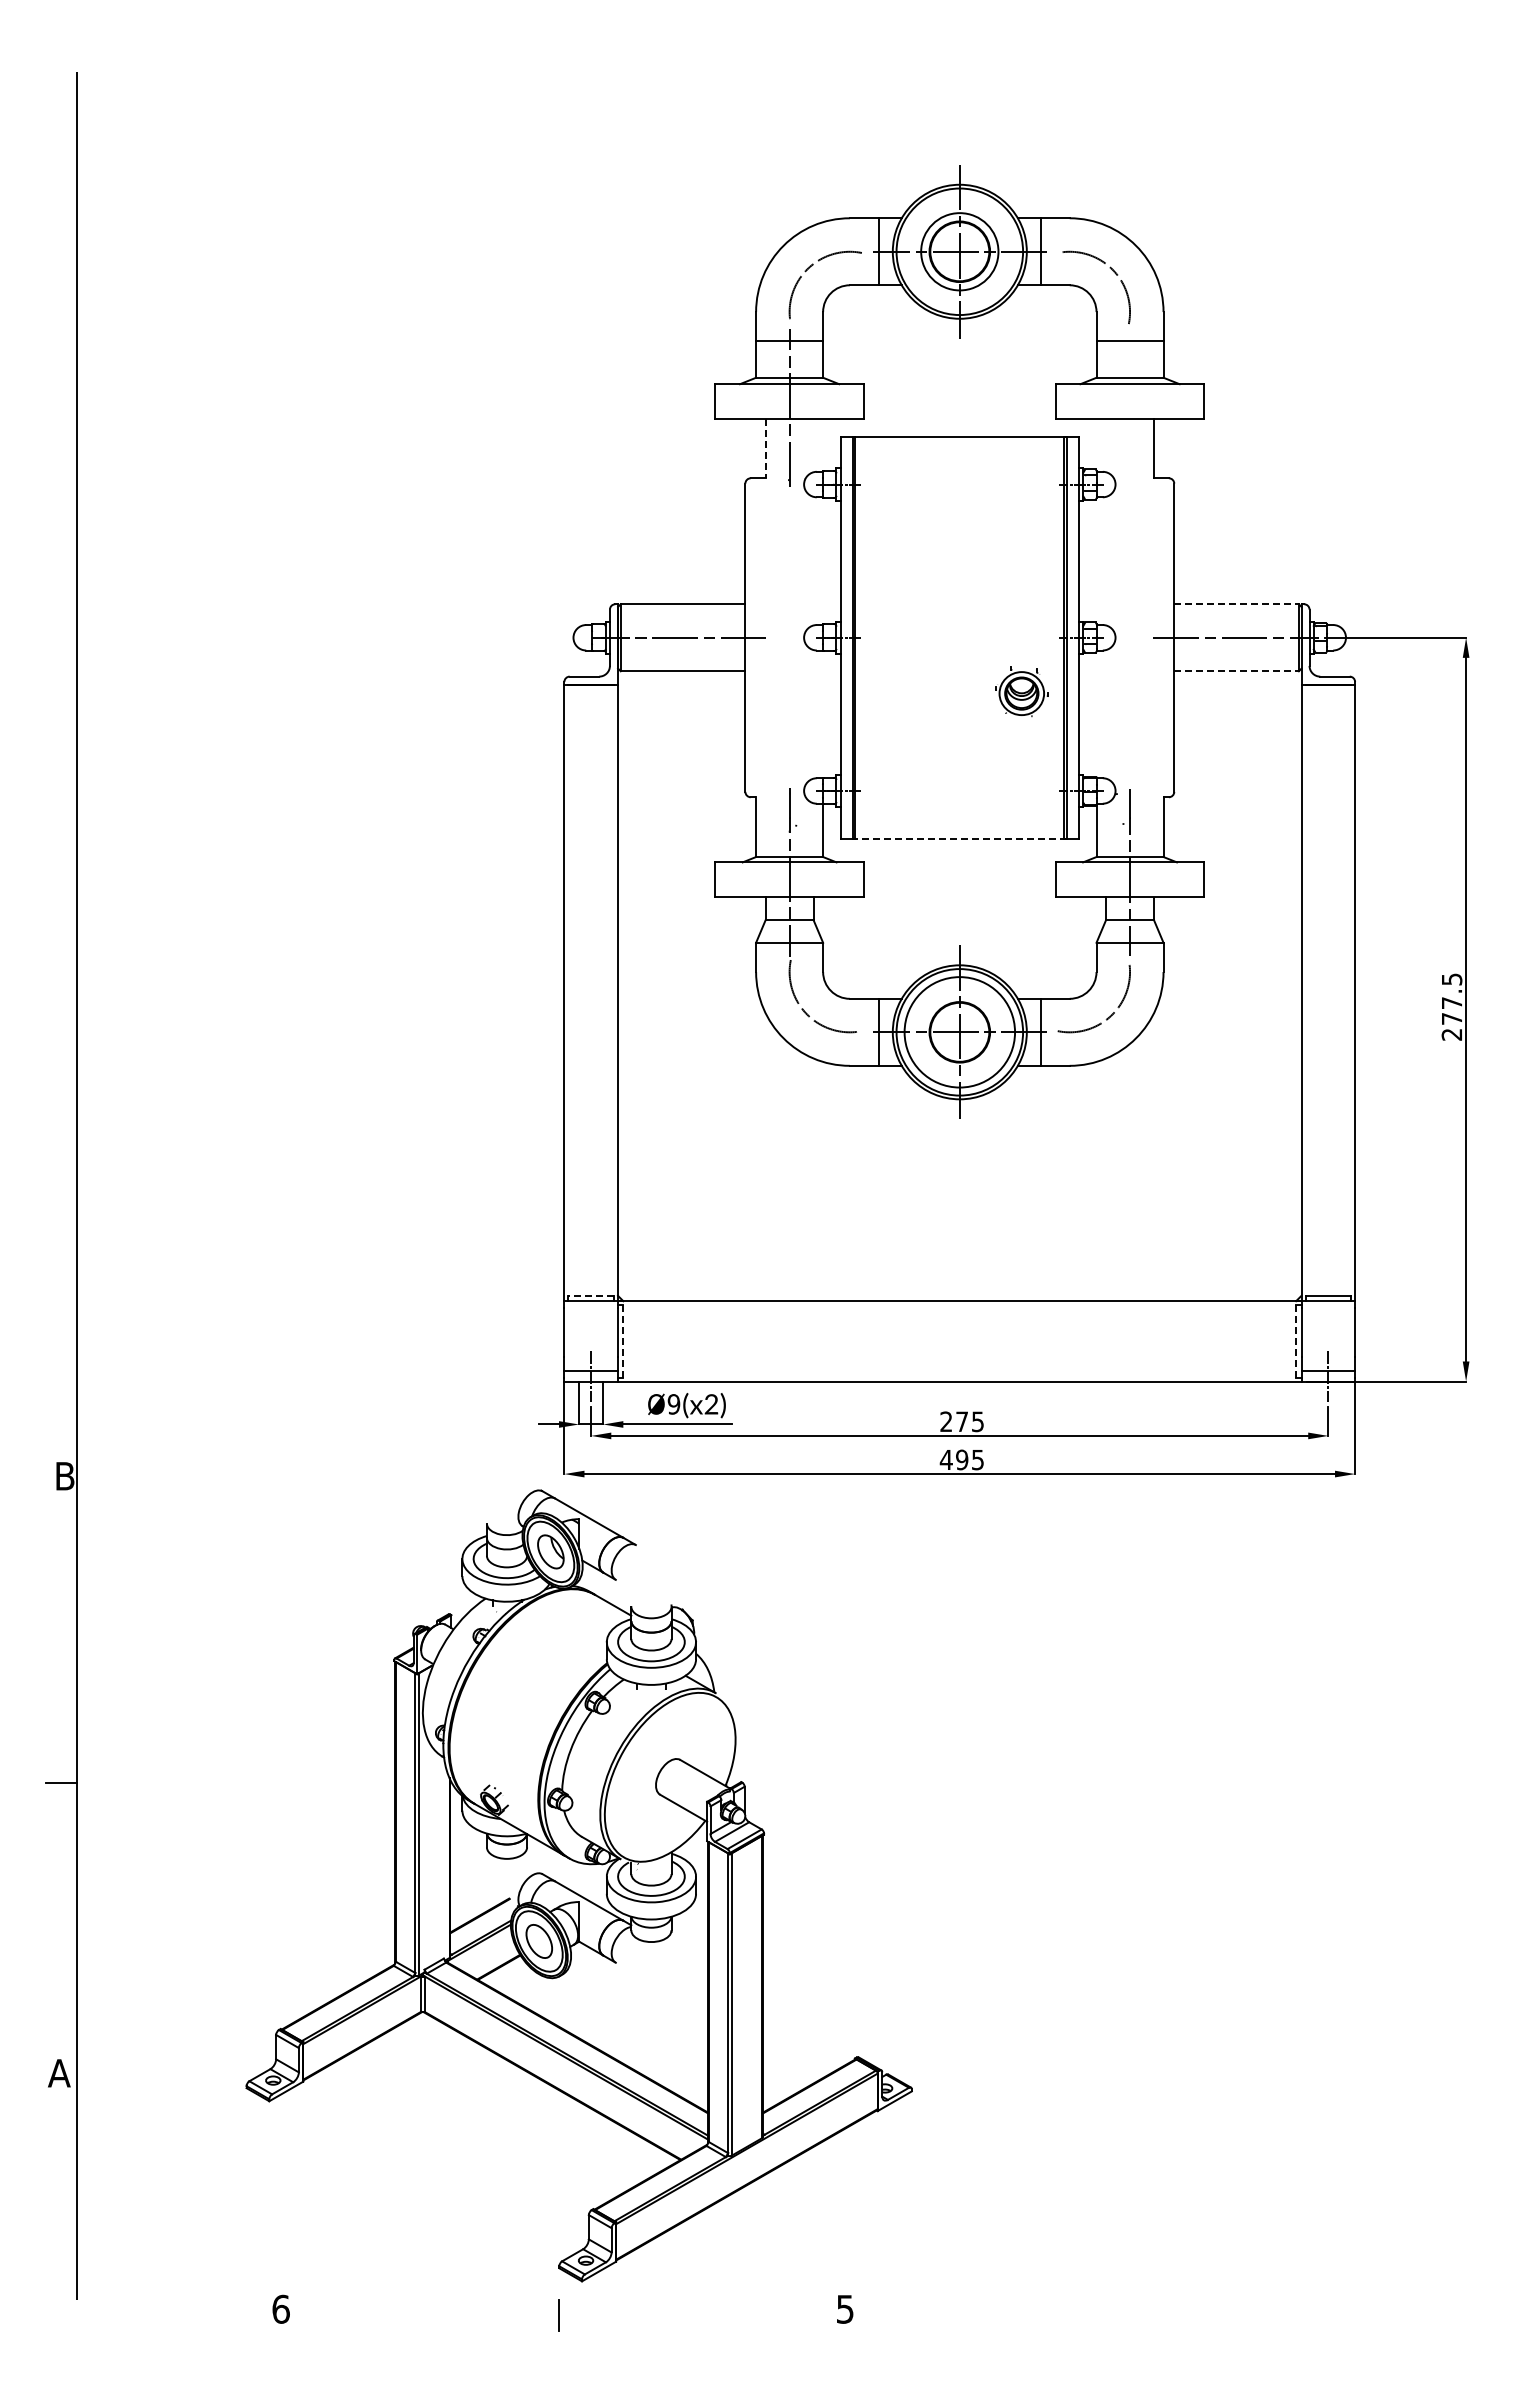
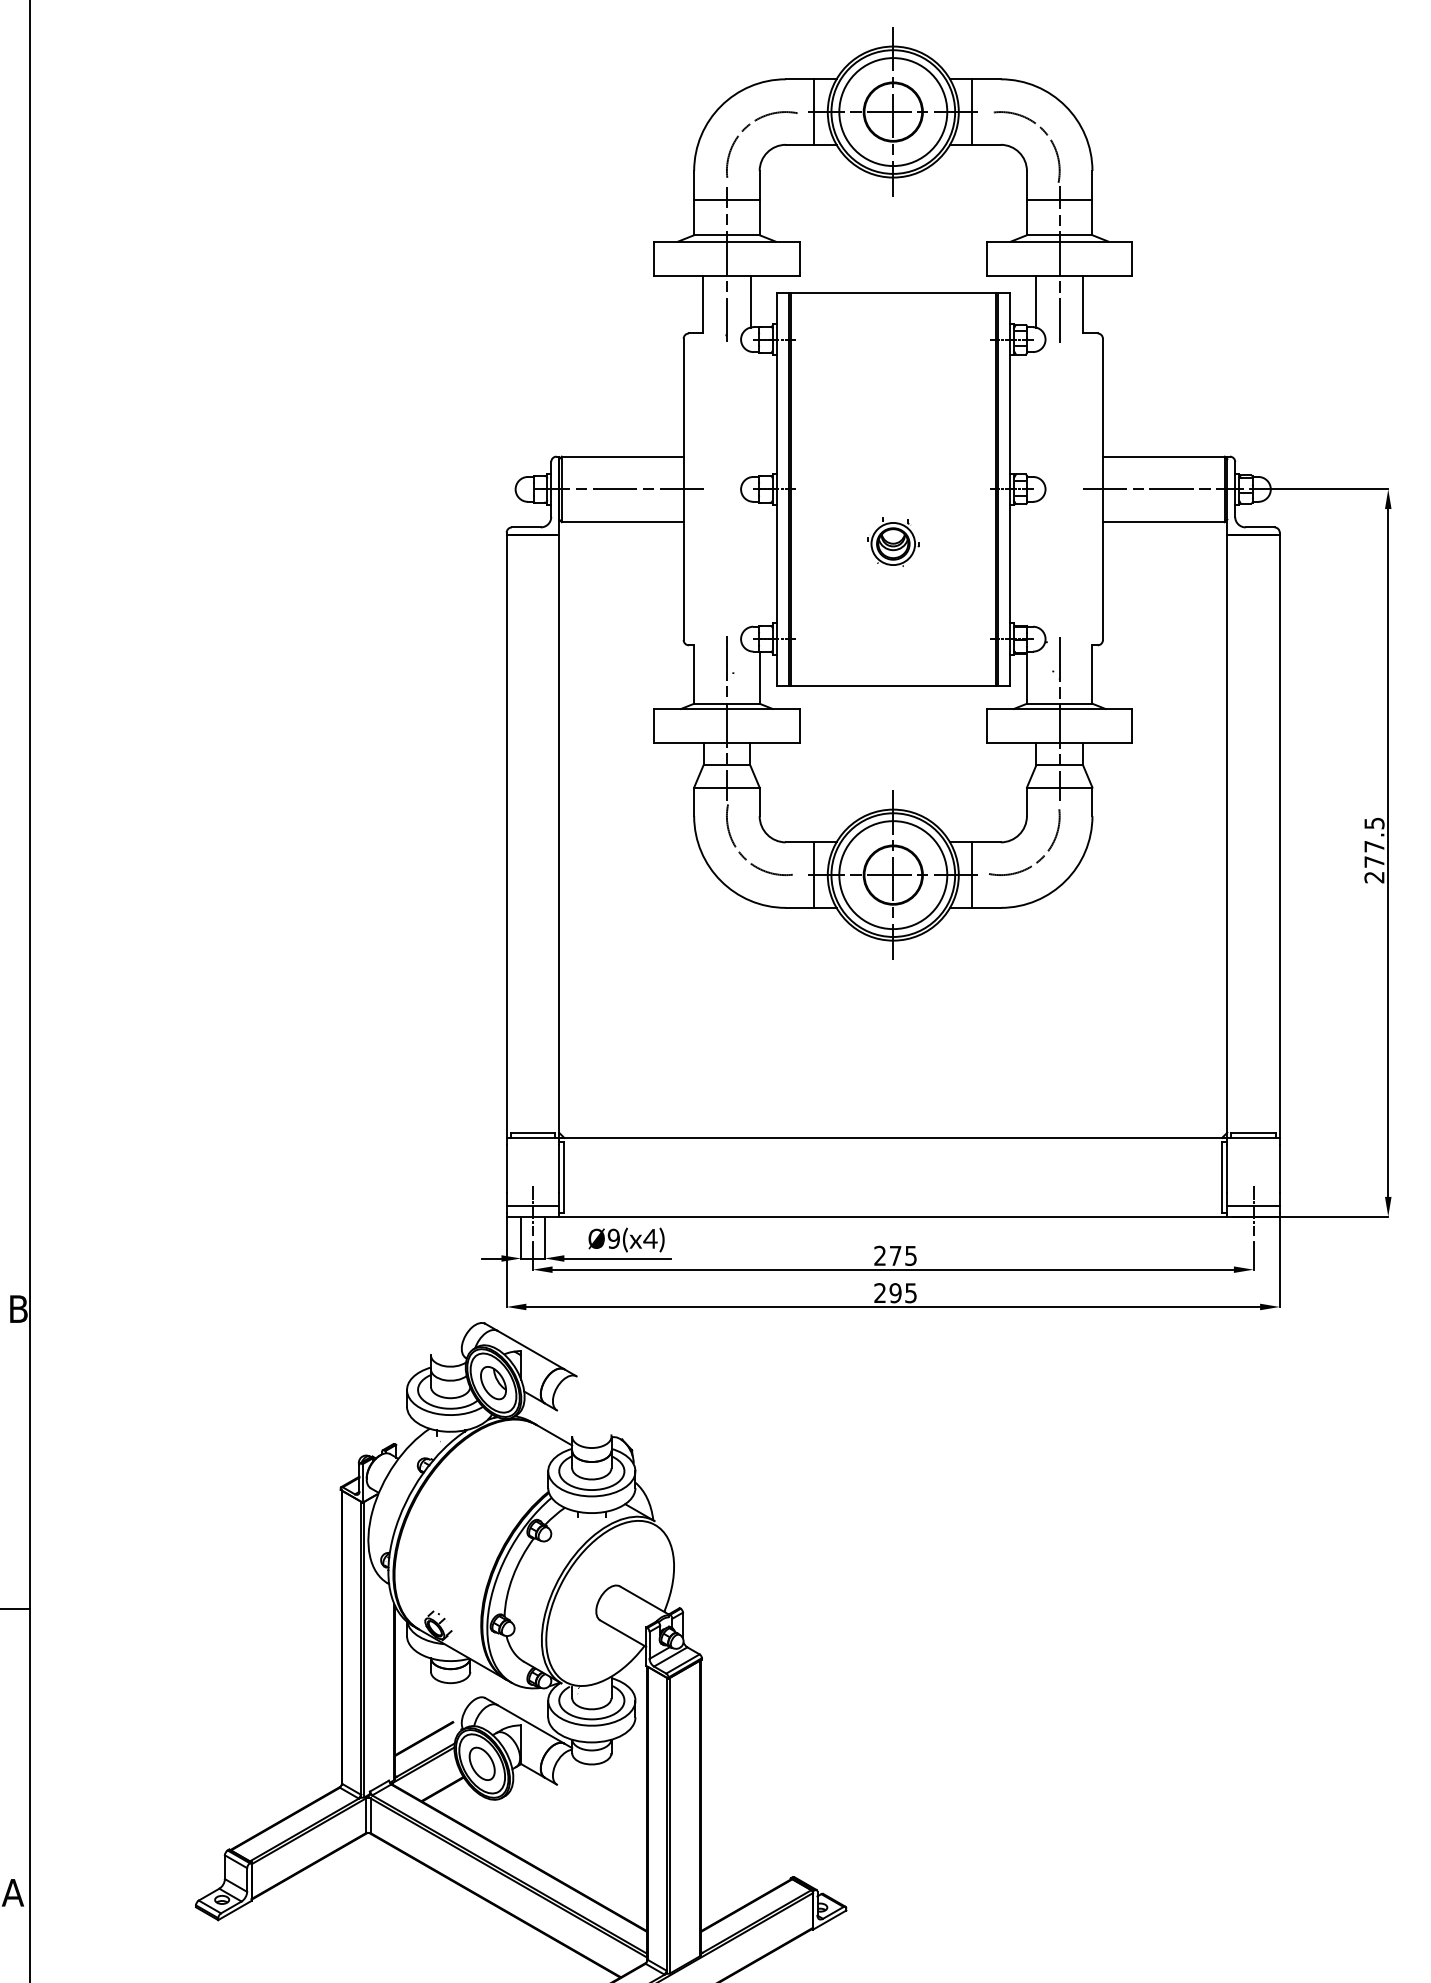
circle: (959, 251) -> (892, 111), size x1.43
line: (1130, 407) -> (1060, 264), added
line: (813, 445) -> (750, 301), added
line: (1105, 445) -> (1035, 301), added
line: (765, 448) -> (703, 304), dashed -> solid
line: (1237, 604) -> (1164, 456), dashed -> solid
line: (1237, 671) -> (1164, 522), dashed -> solid
part: (1021, 691) -> (892, 541), moved
line: (959, 838) -> (892, 685), dashed -> solid
line: (591, 1295) -> (533, 1132), dashed -> solid
line: (623, 1340) -> (564, 1176), dashed -> solid
line: (1296, 1341) -> (1222, 1177), dashed -> solid
text: (710, 1404) -> (649, 1238), (x2) -> (x4)
text: (945, 1459) -> (879, 1292), 495 -> 295

